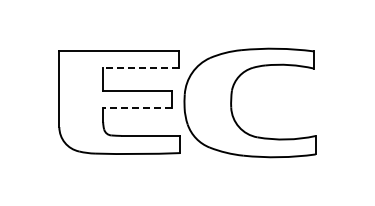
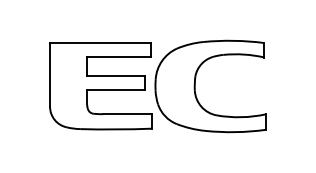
line: (140, 68) -> (118, 57), dashed -> solid
line: (137, 107) -> (115, 90), dashed -> solid

